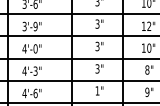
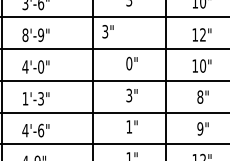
text: (99, 23) -> (107, 31), moved
text: (24, 26) -> (25, 34), 3'-9" -> 8'-9"
text: (97, 46) -> (129, 63), 3" -> 0"
text: (24, 70) -> (25, 98), 4'-3" -> 1'-3"

